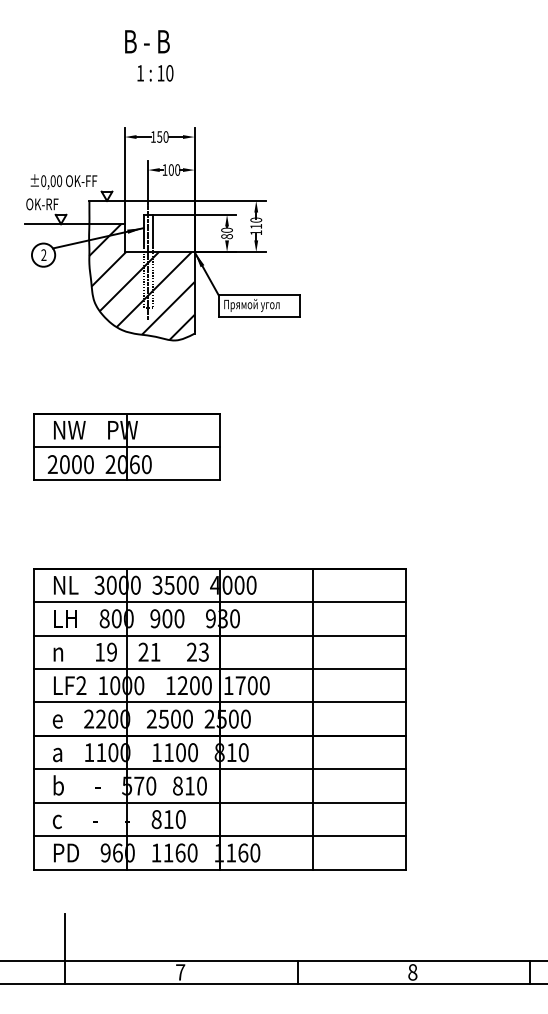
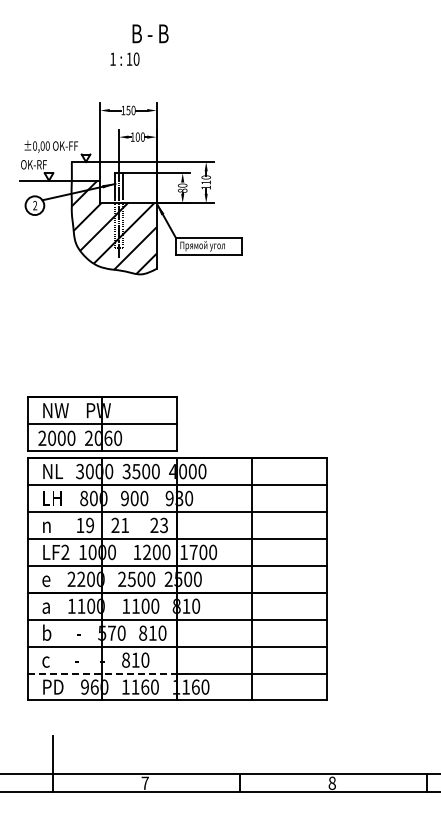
text: (147, 41) -> (150, 33), moved
part: (127, 446) -> (102, 423), moved
line: (127, 836) -> (102, 673), solid -> dashed

